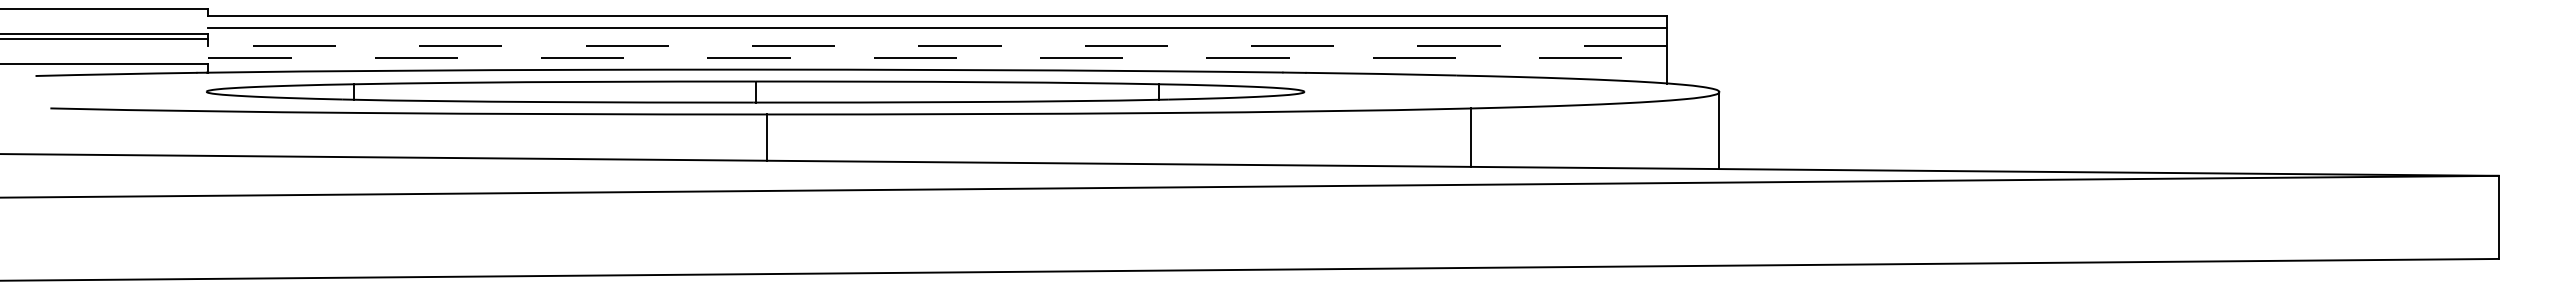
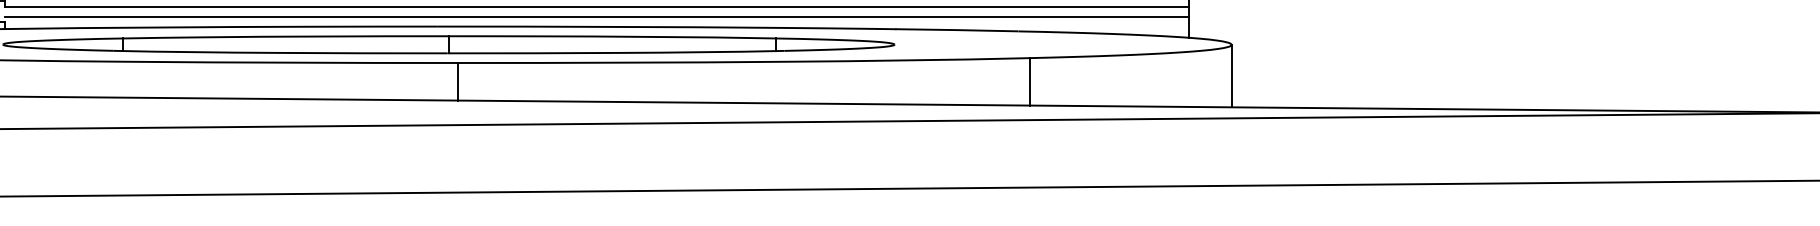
line: (937, 46) -> (596, 7), dashed -> solid
line: (938, 57) -> (597, 16), dashed -> solid

